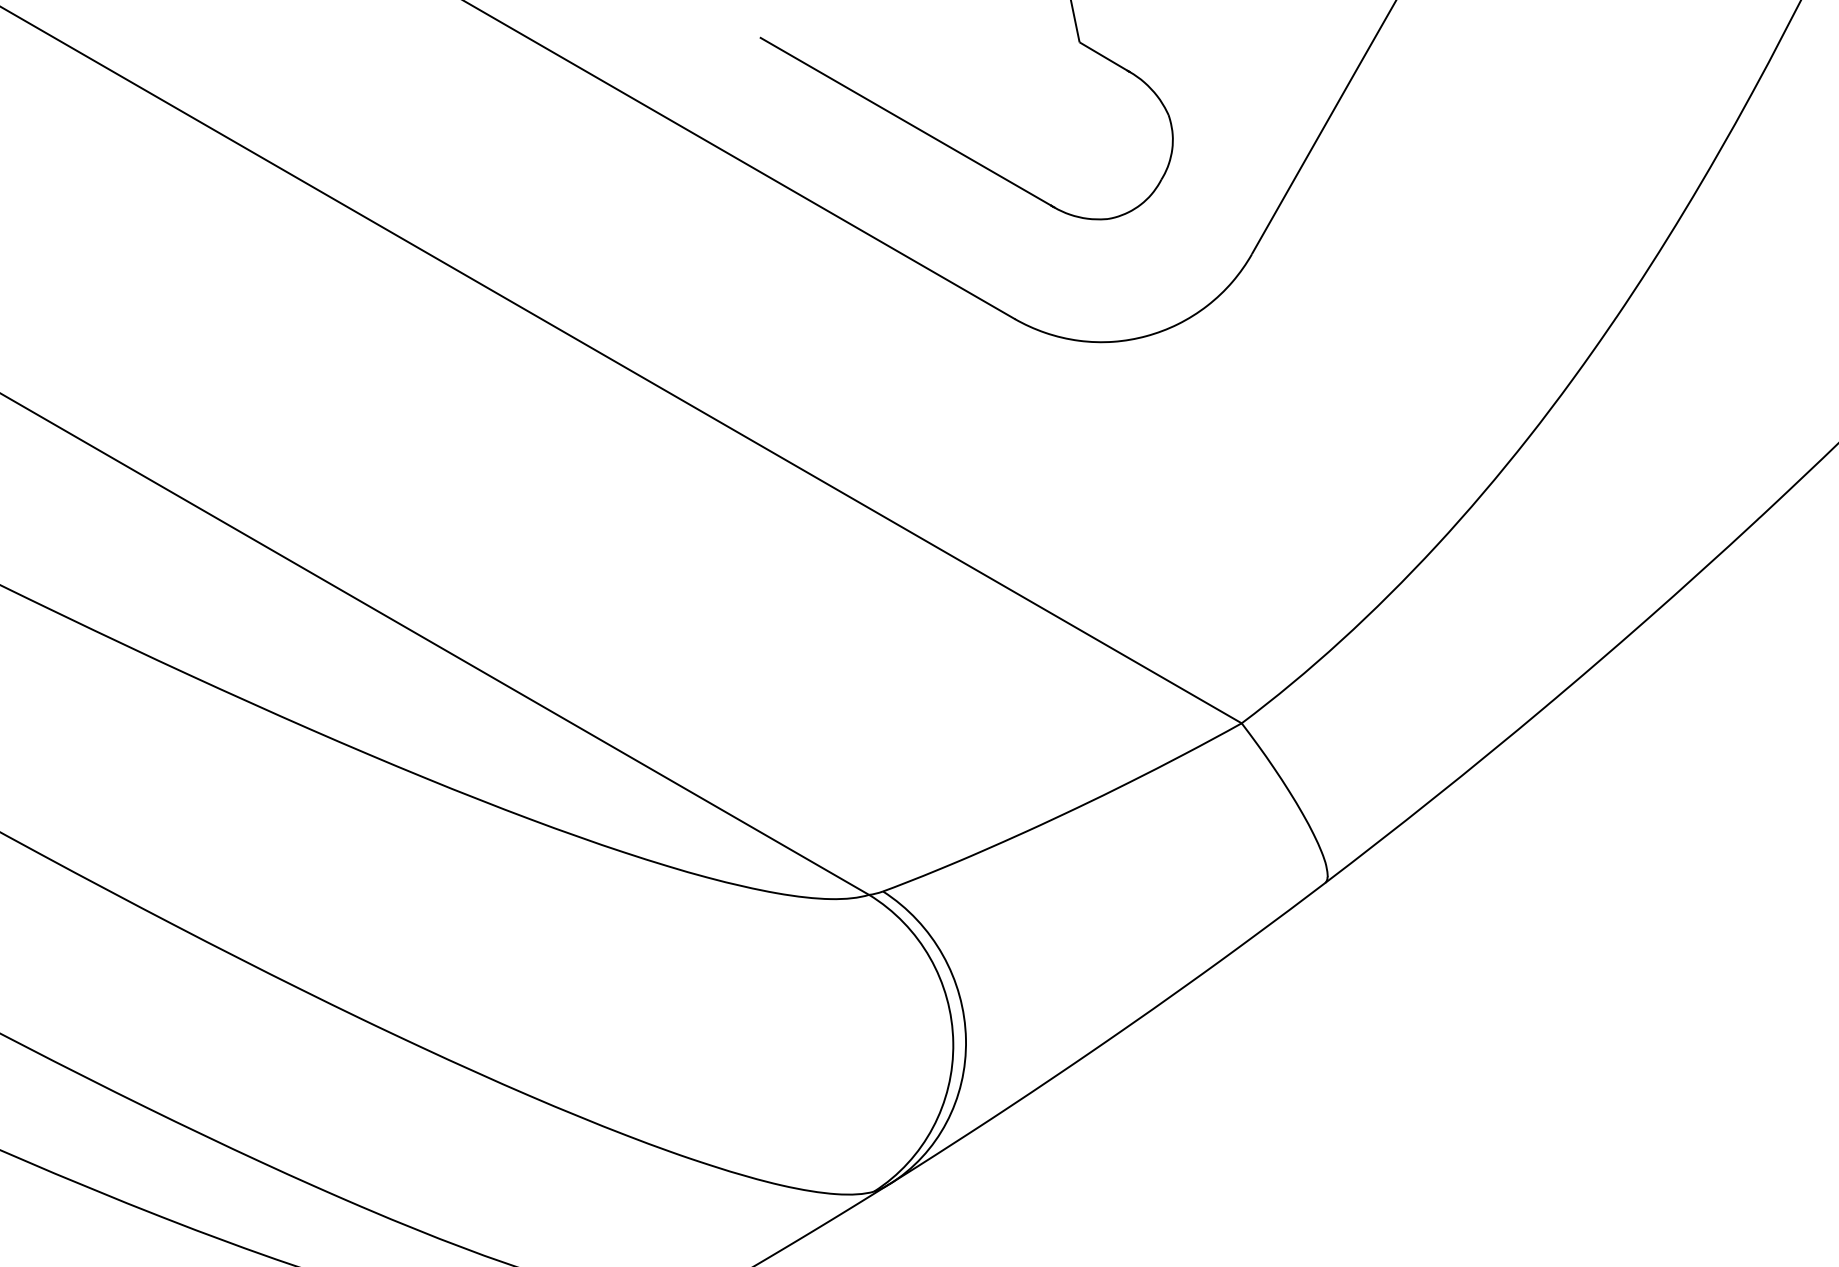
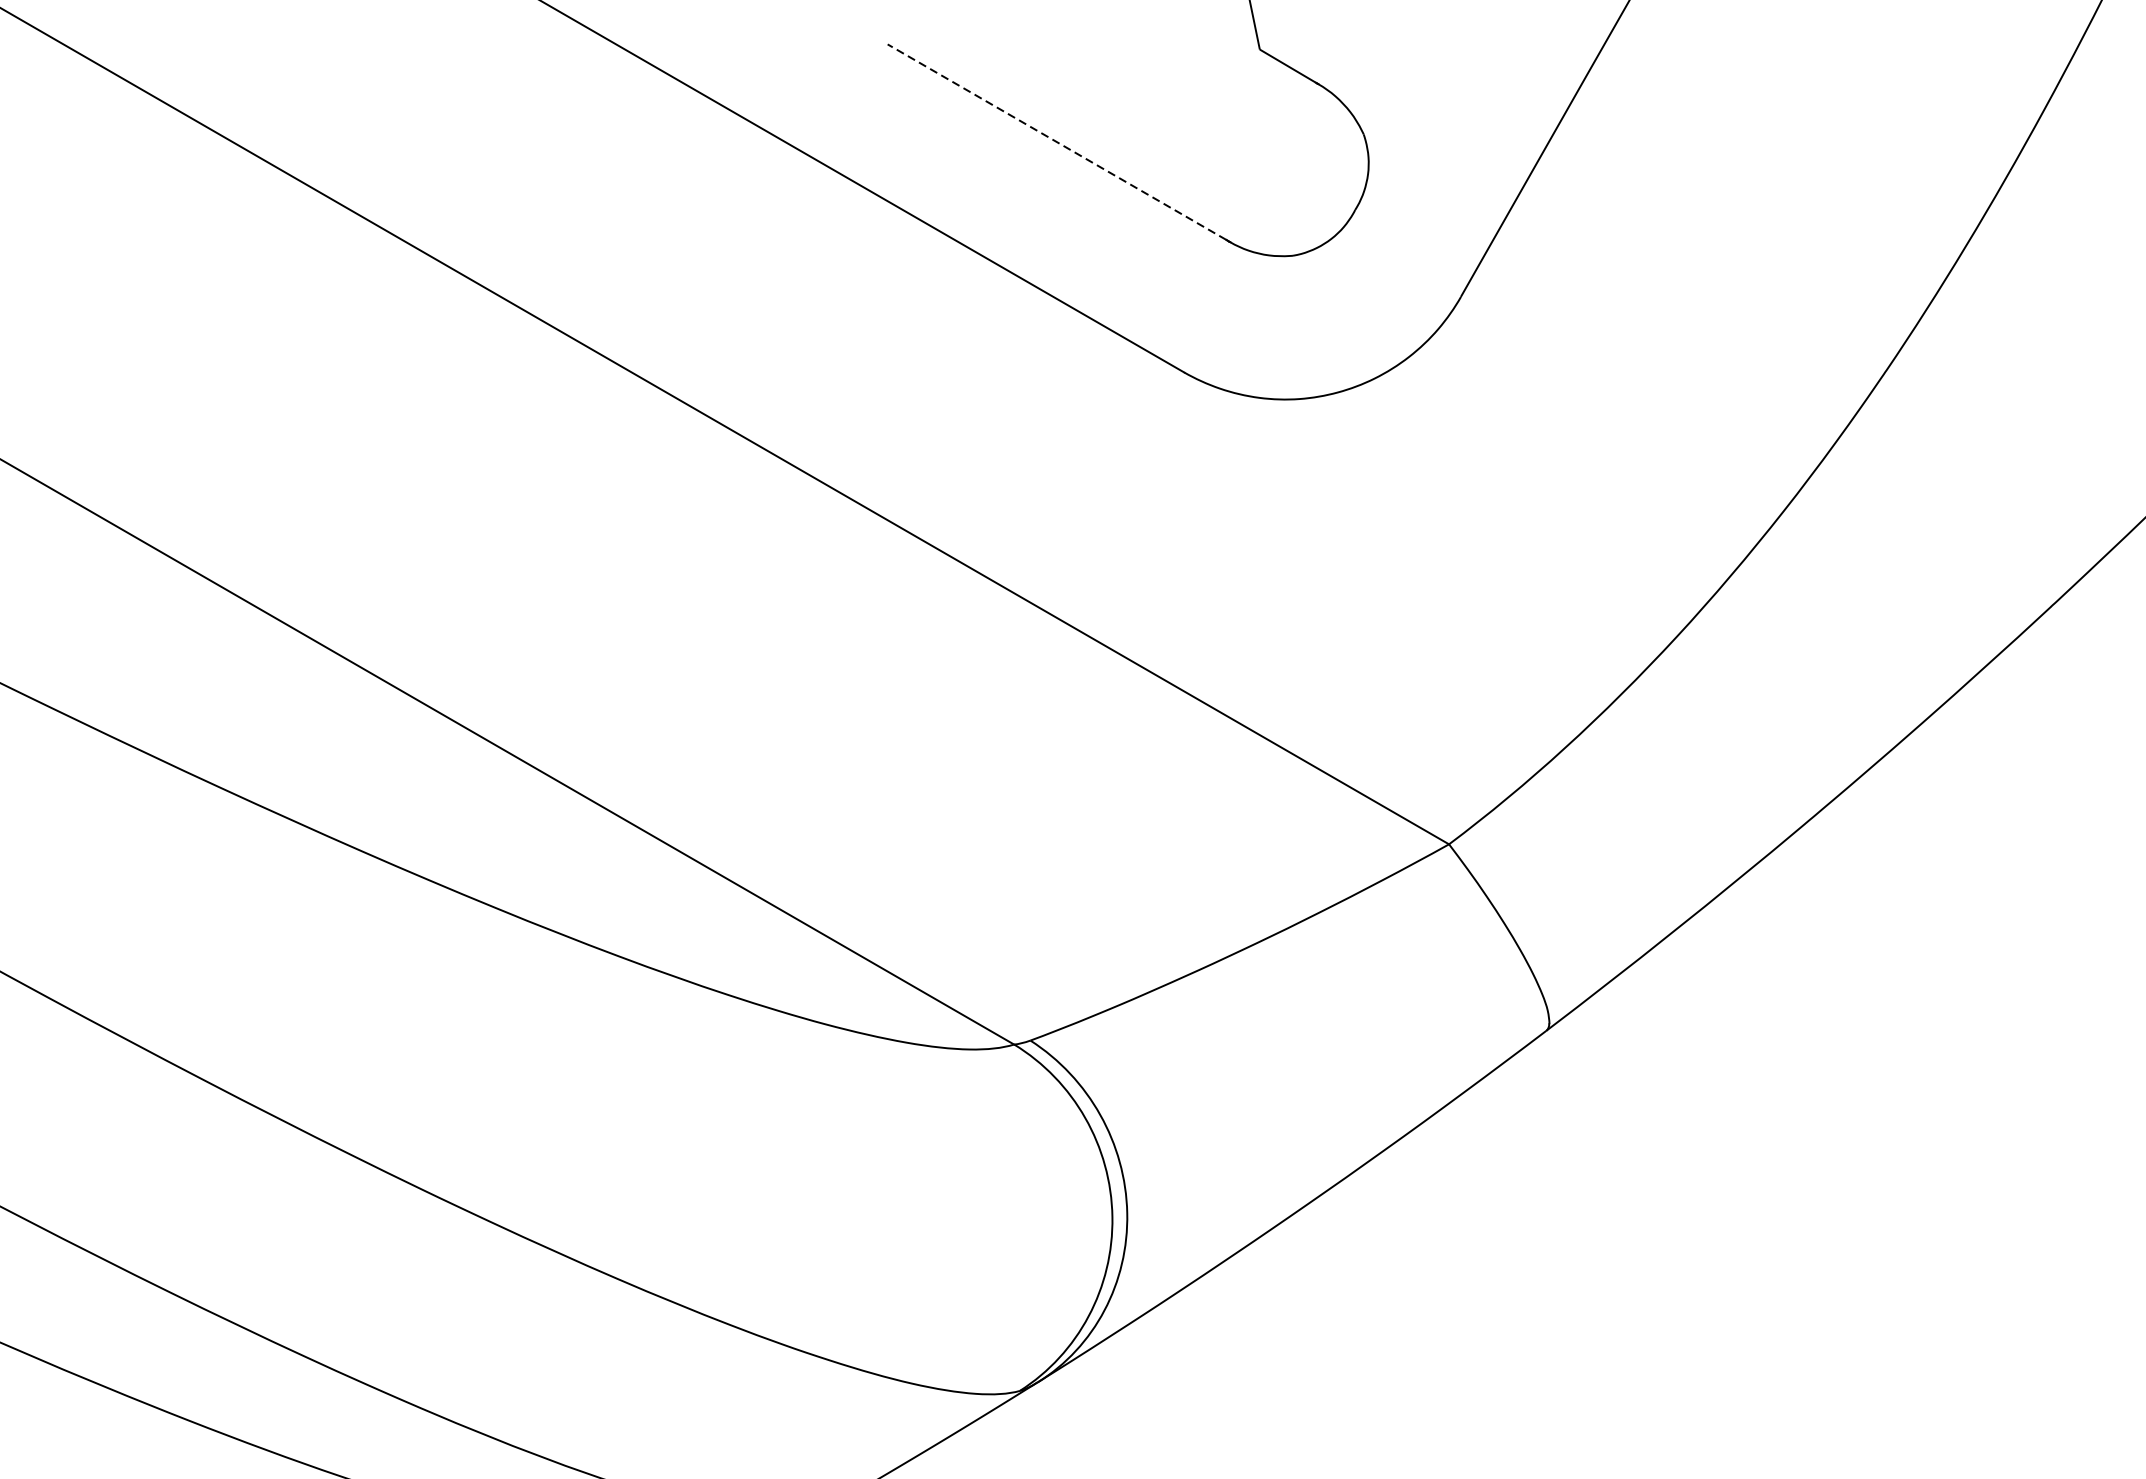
line: (905, 121) -> (1056, 141), solid -> dashed

